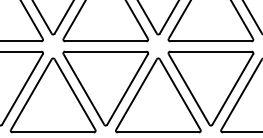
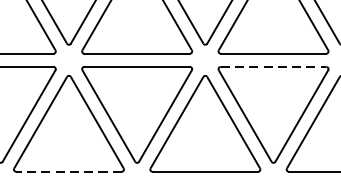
line: (210, 51) -> (272, 66), solid -> dashed
line: (53, 132) -> (69, 171), solid -> dashed

